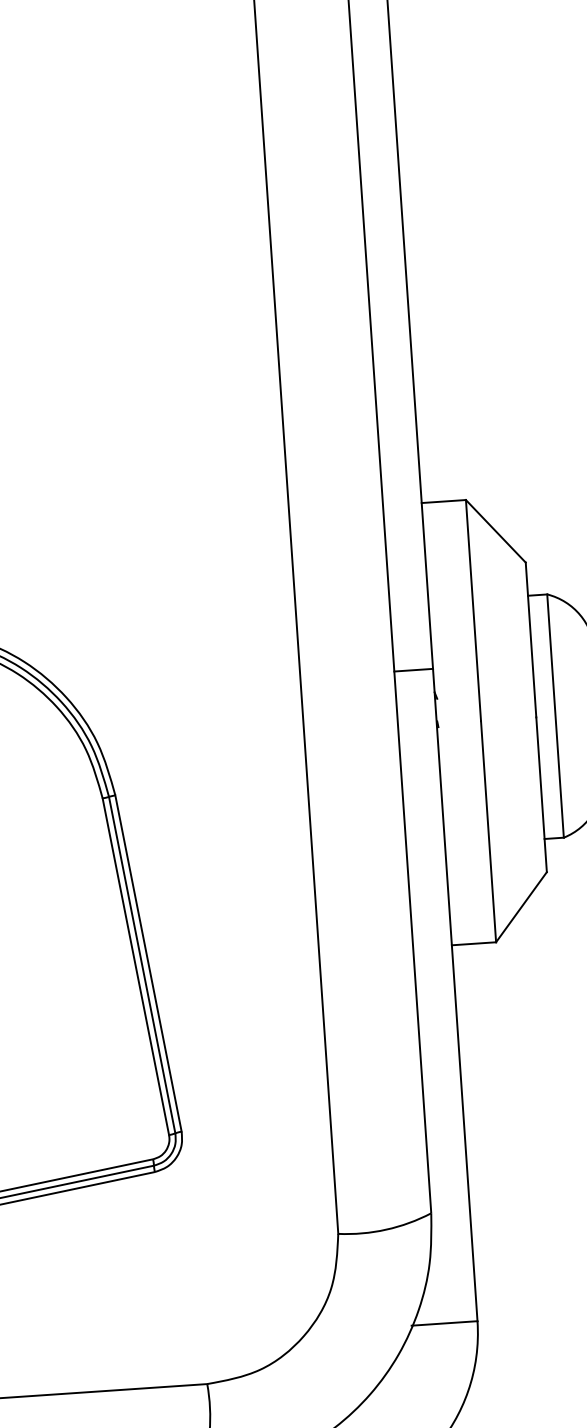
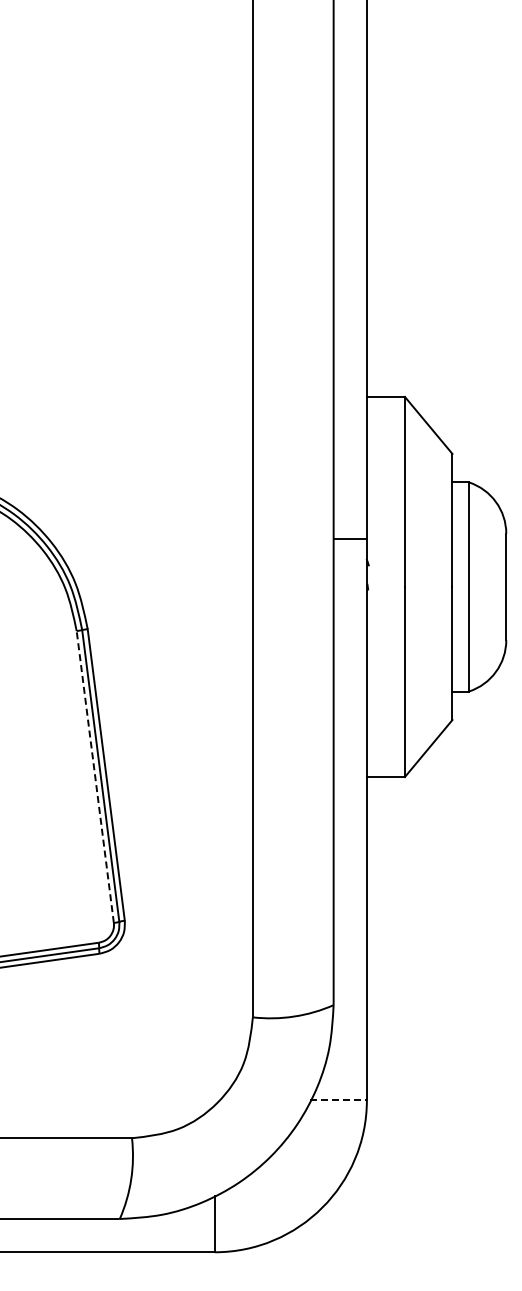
line: (136, 966) -> (95, 776), solid -> dashed
line: (445, 1323) -> (339, 1100), solid -> dashed

